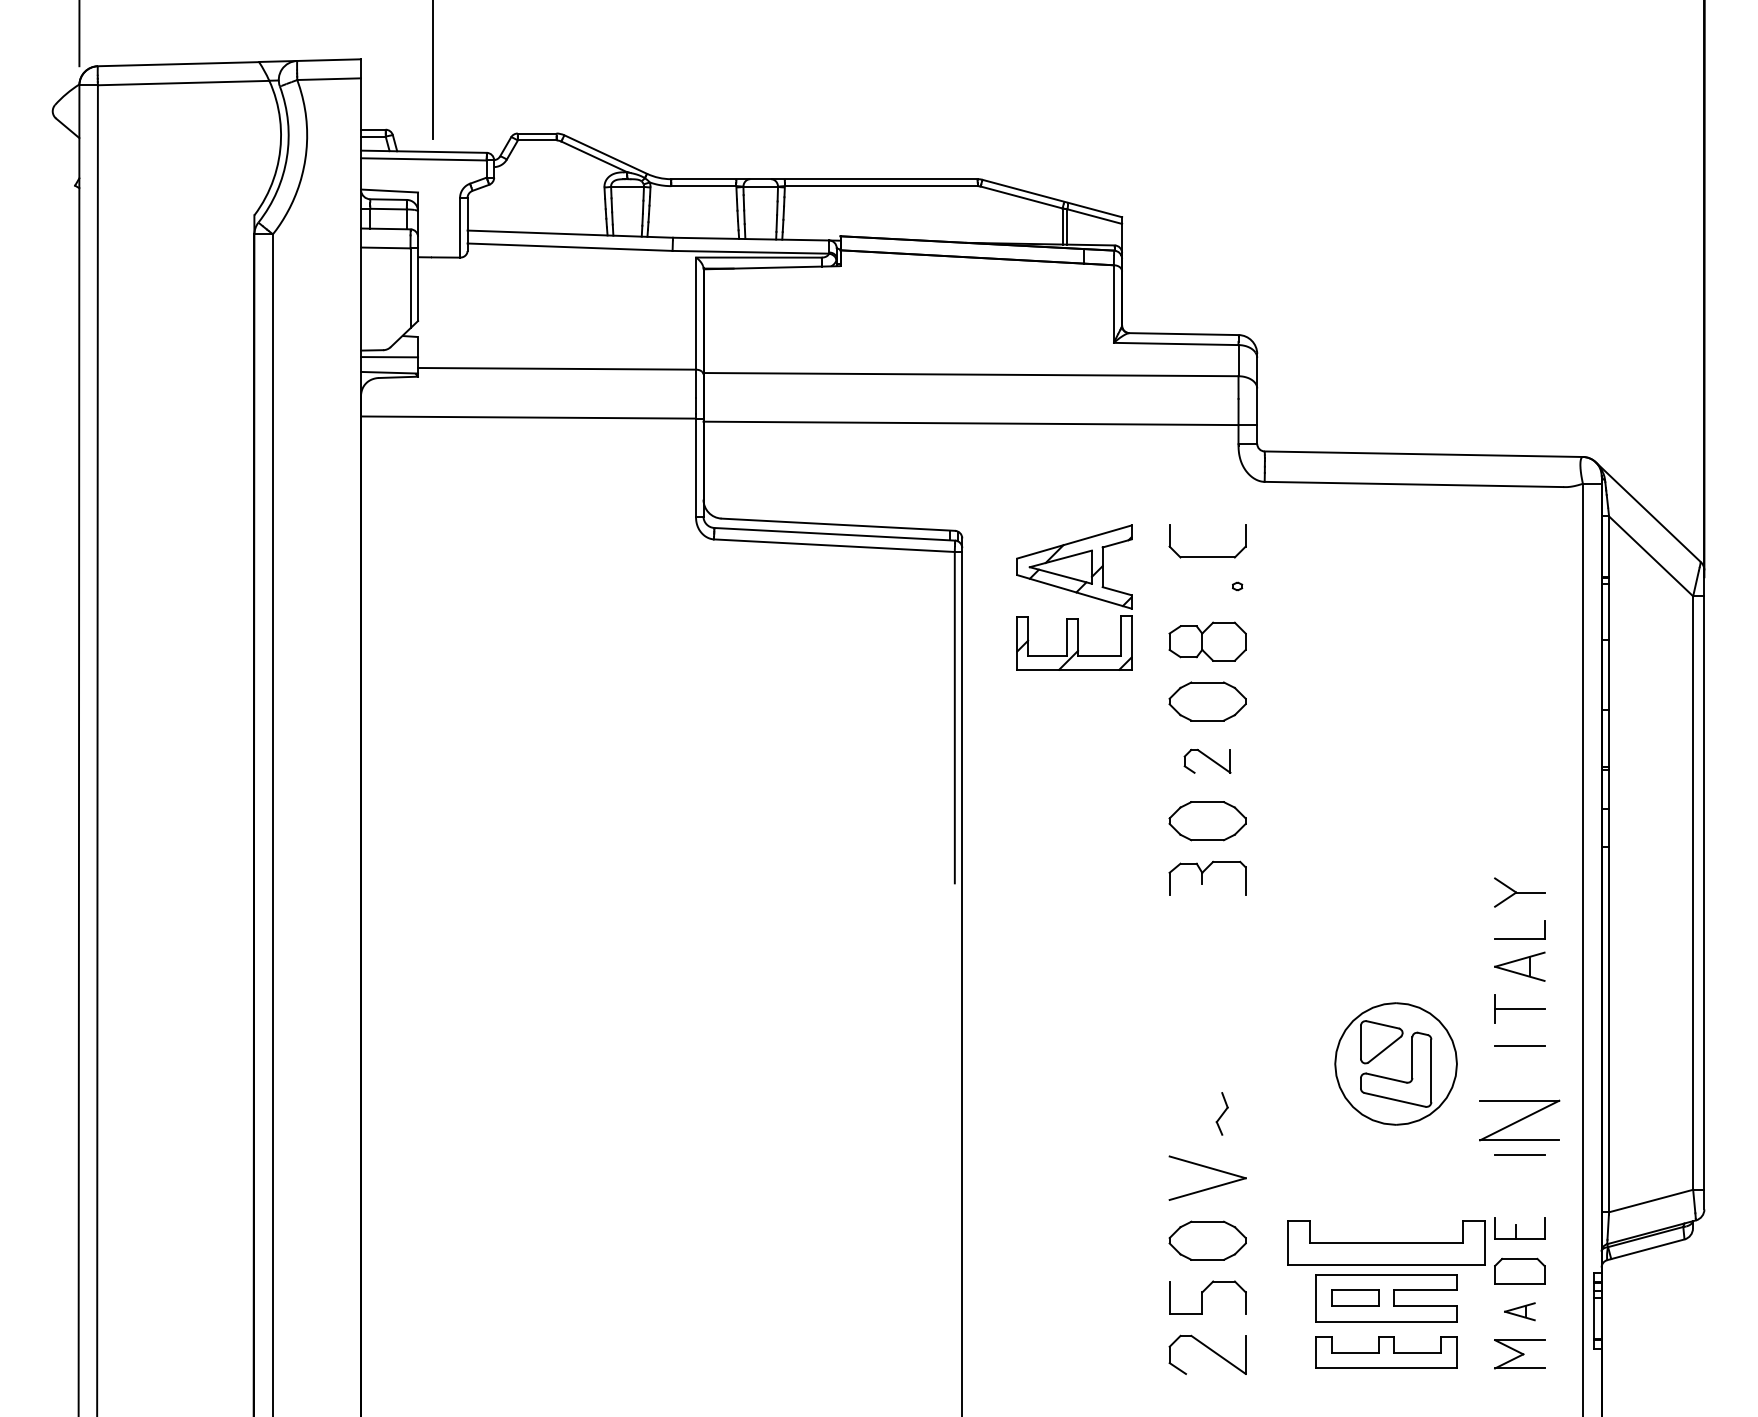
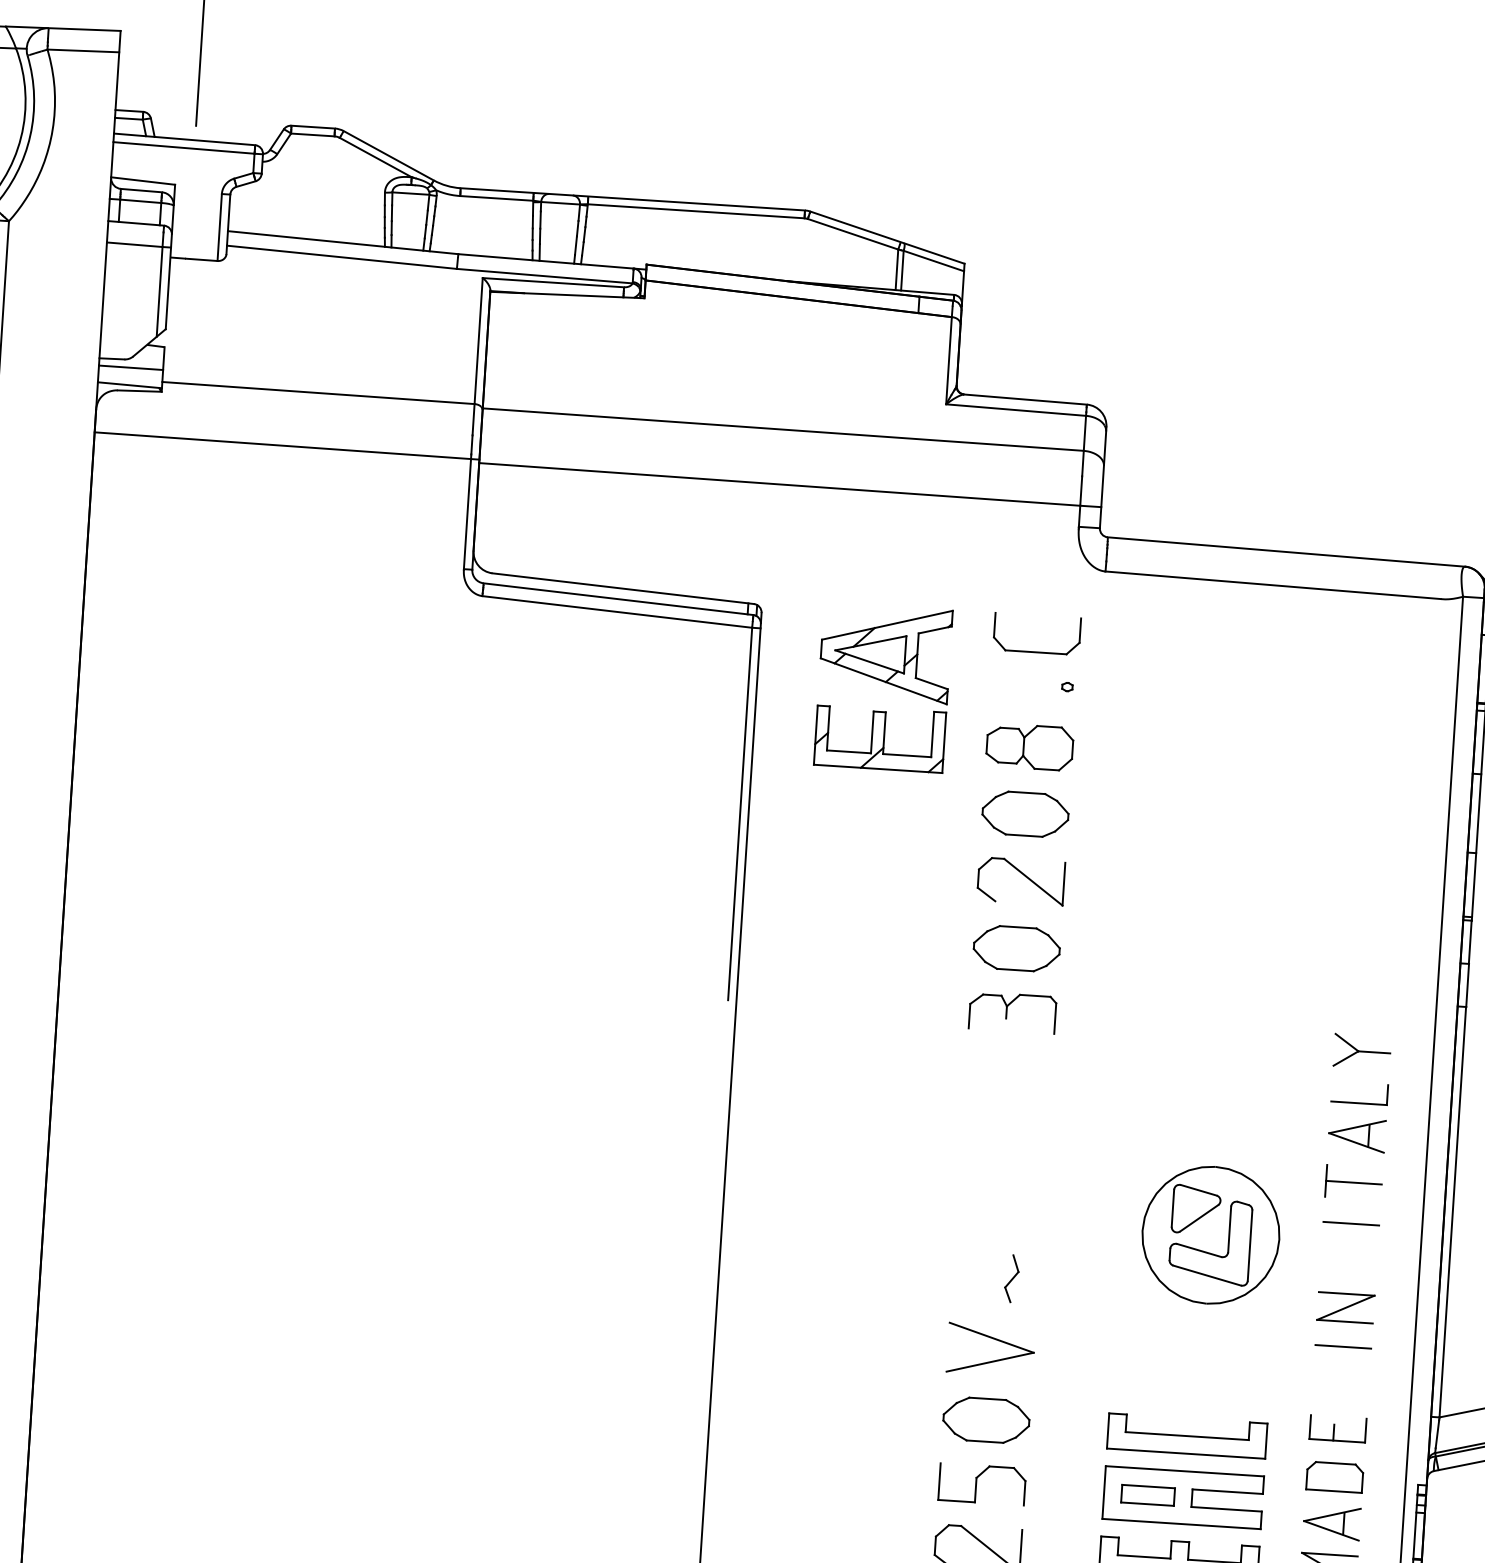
part: (1207, 761) -> (1020, 881), size x1.67
part: (1519, 1120) -> (1345, 1307), size x0.62
part: (1386, 1243) -> (1187, 1436), size x0.71
part: (1519, 1311) -> (1331, 1522), size x1.67

